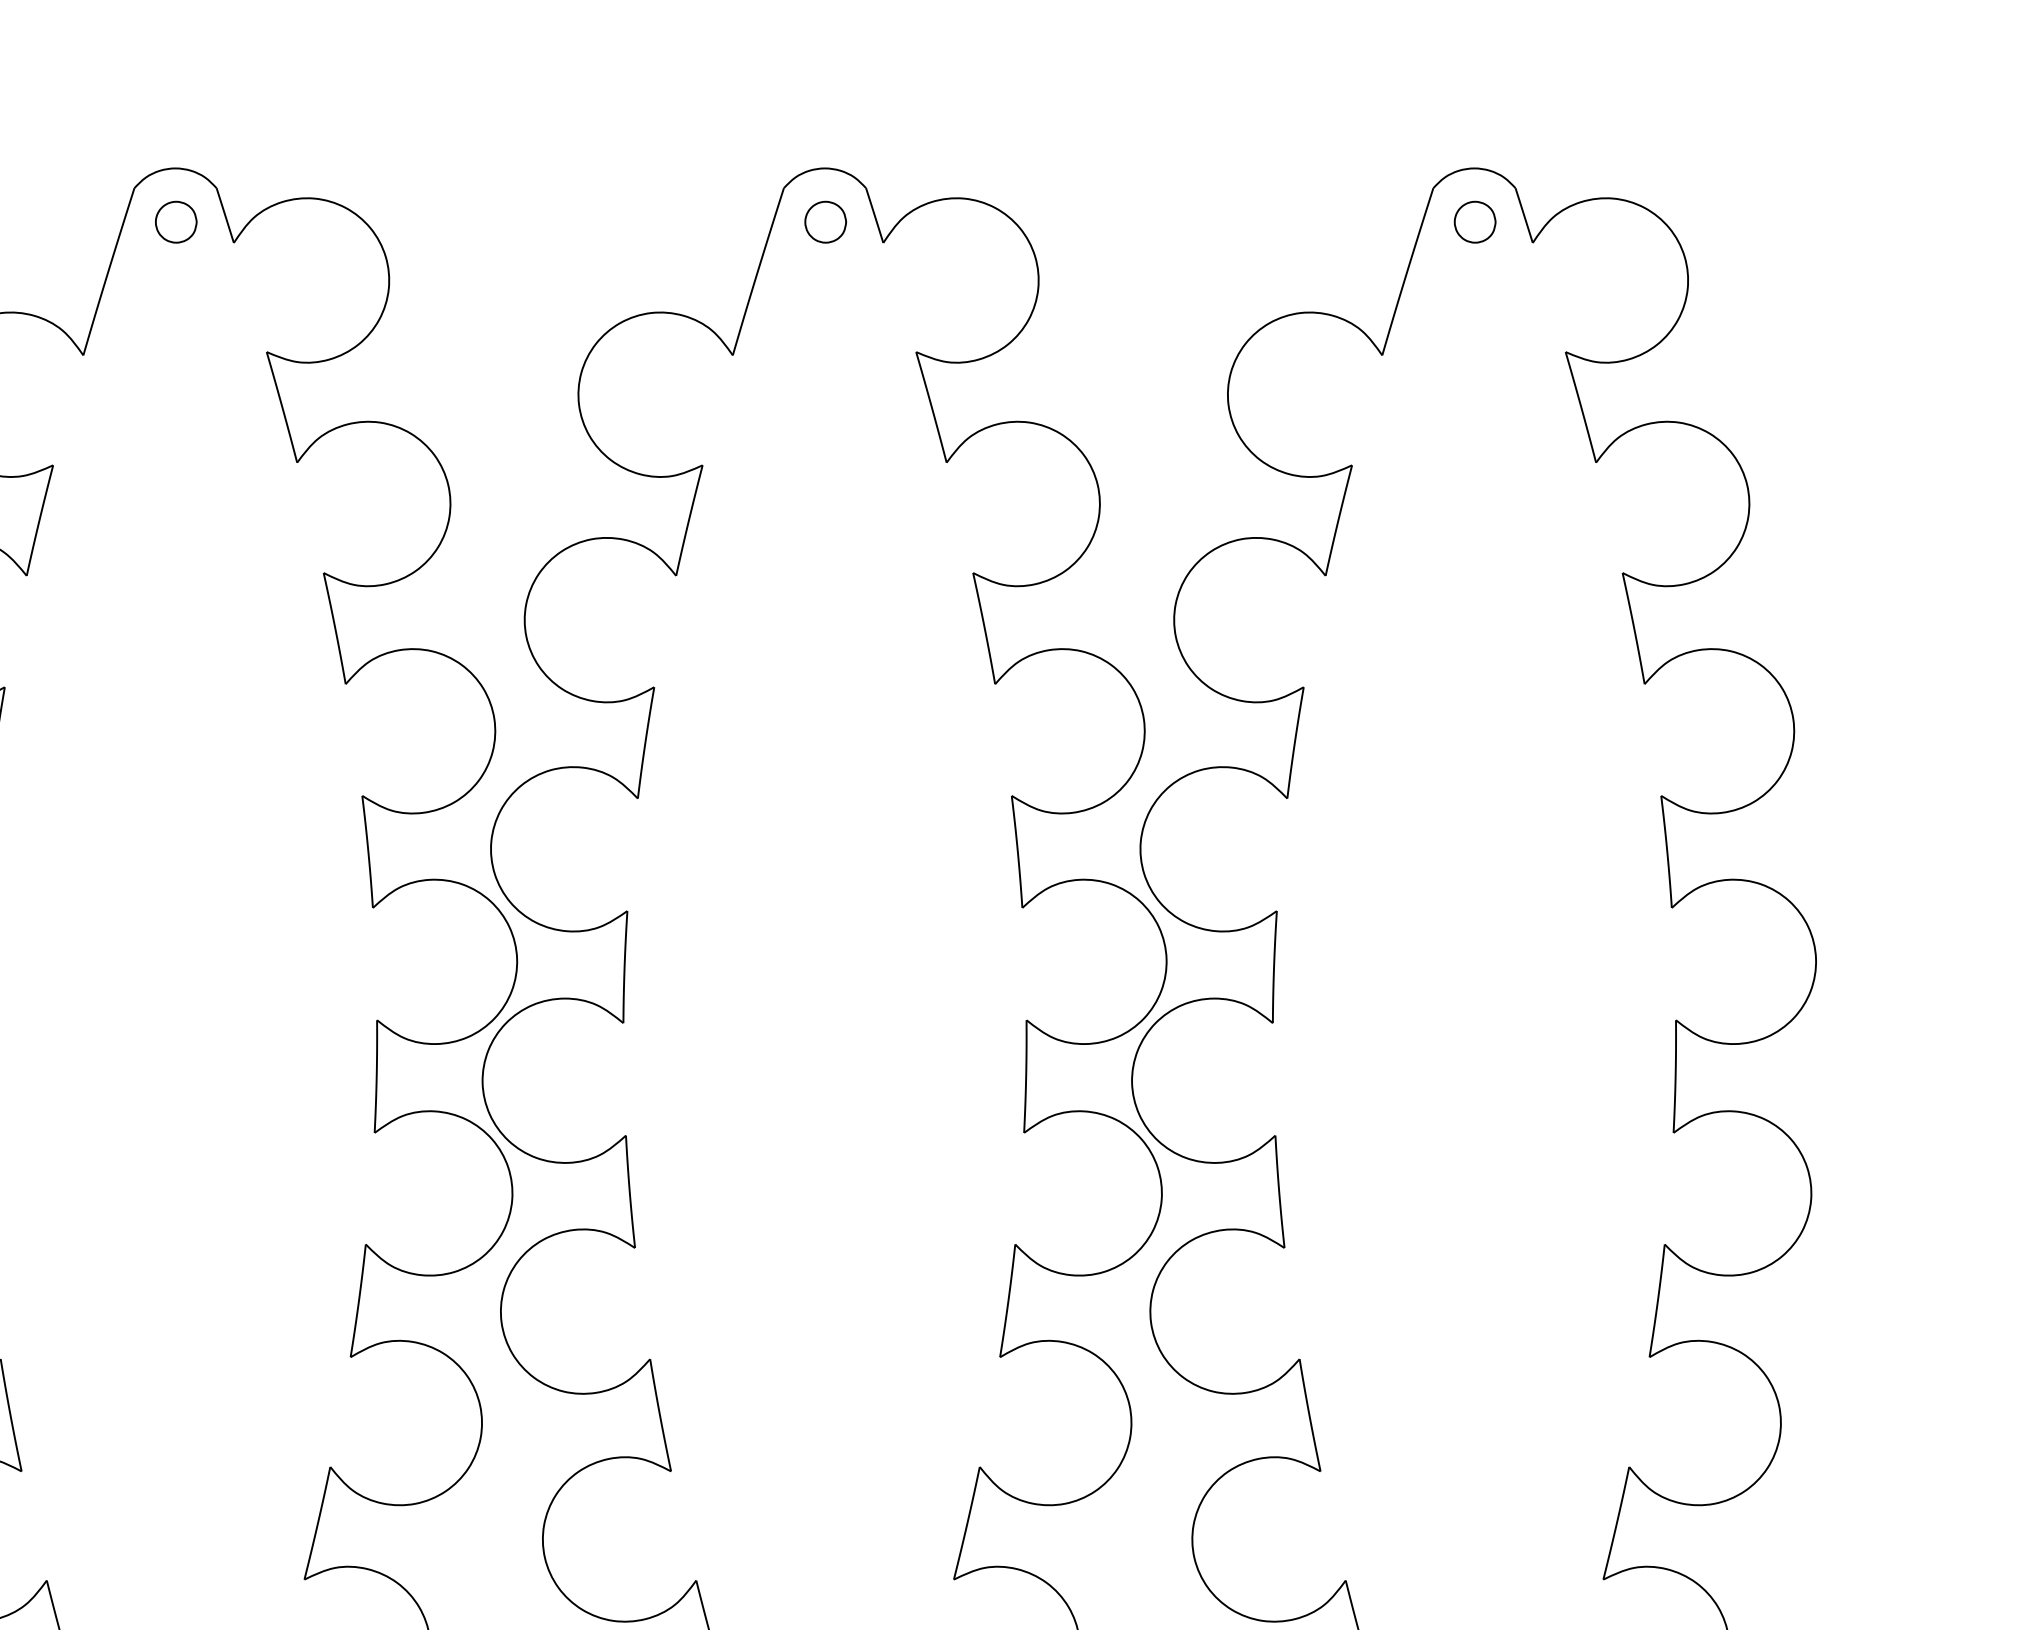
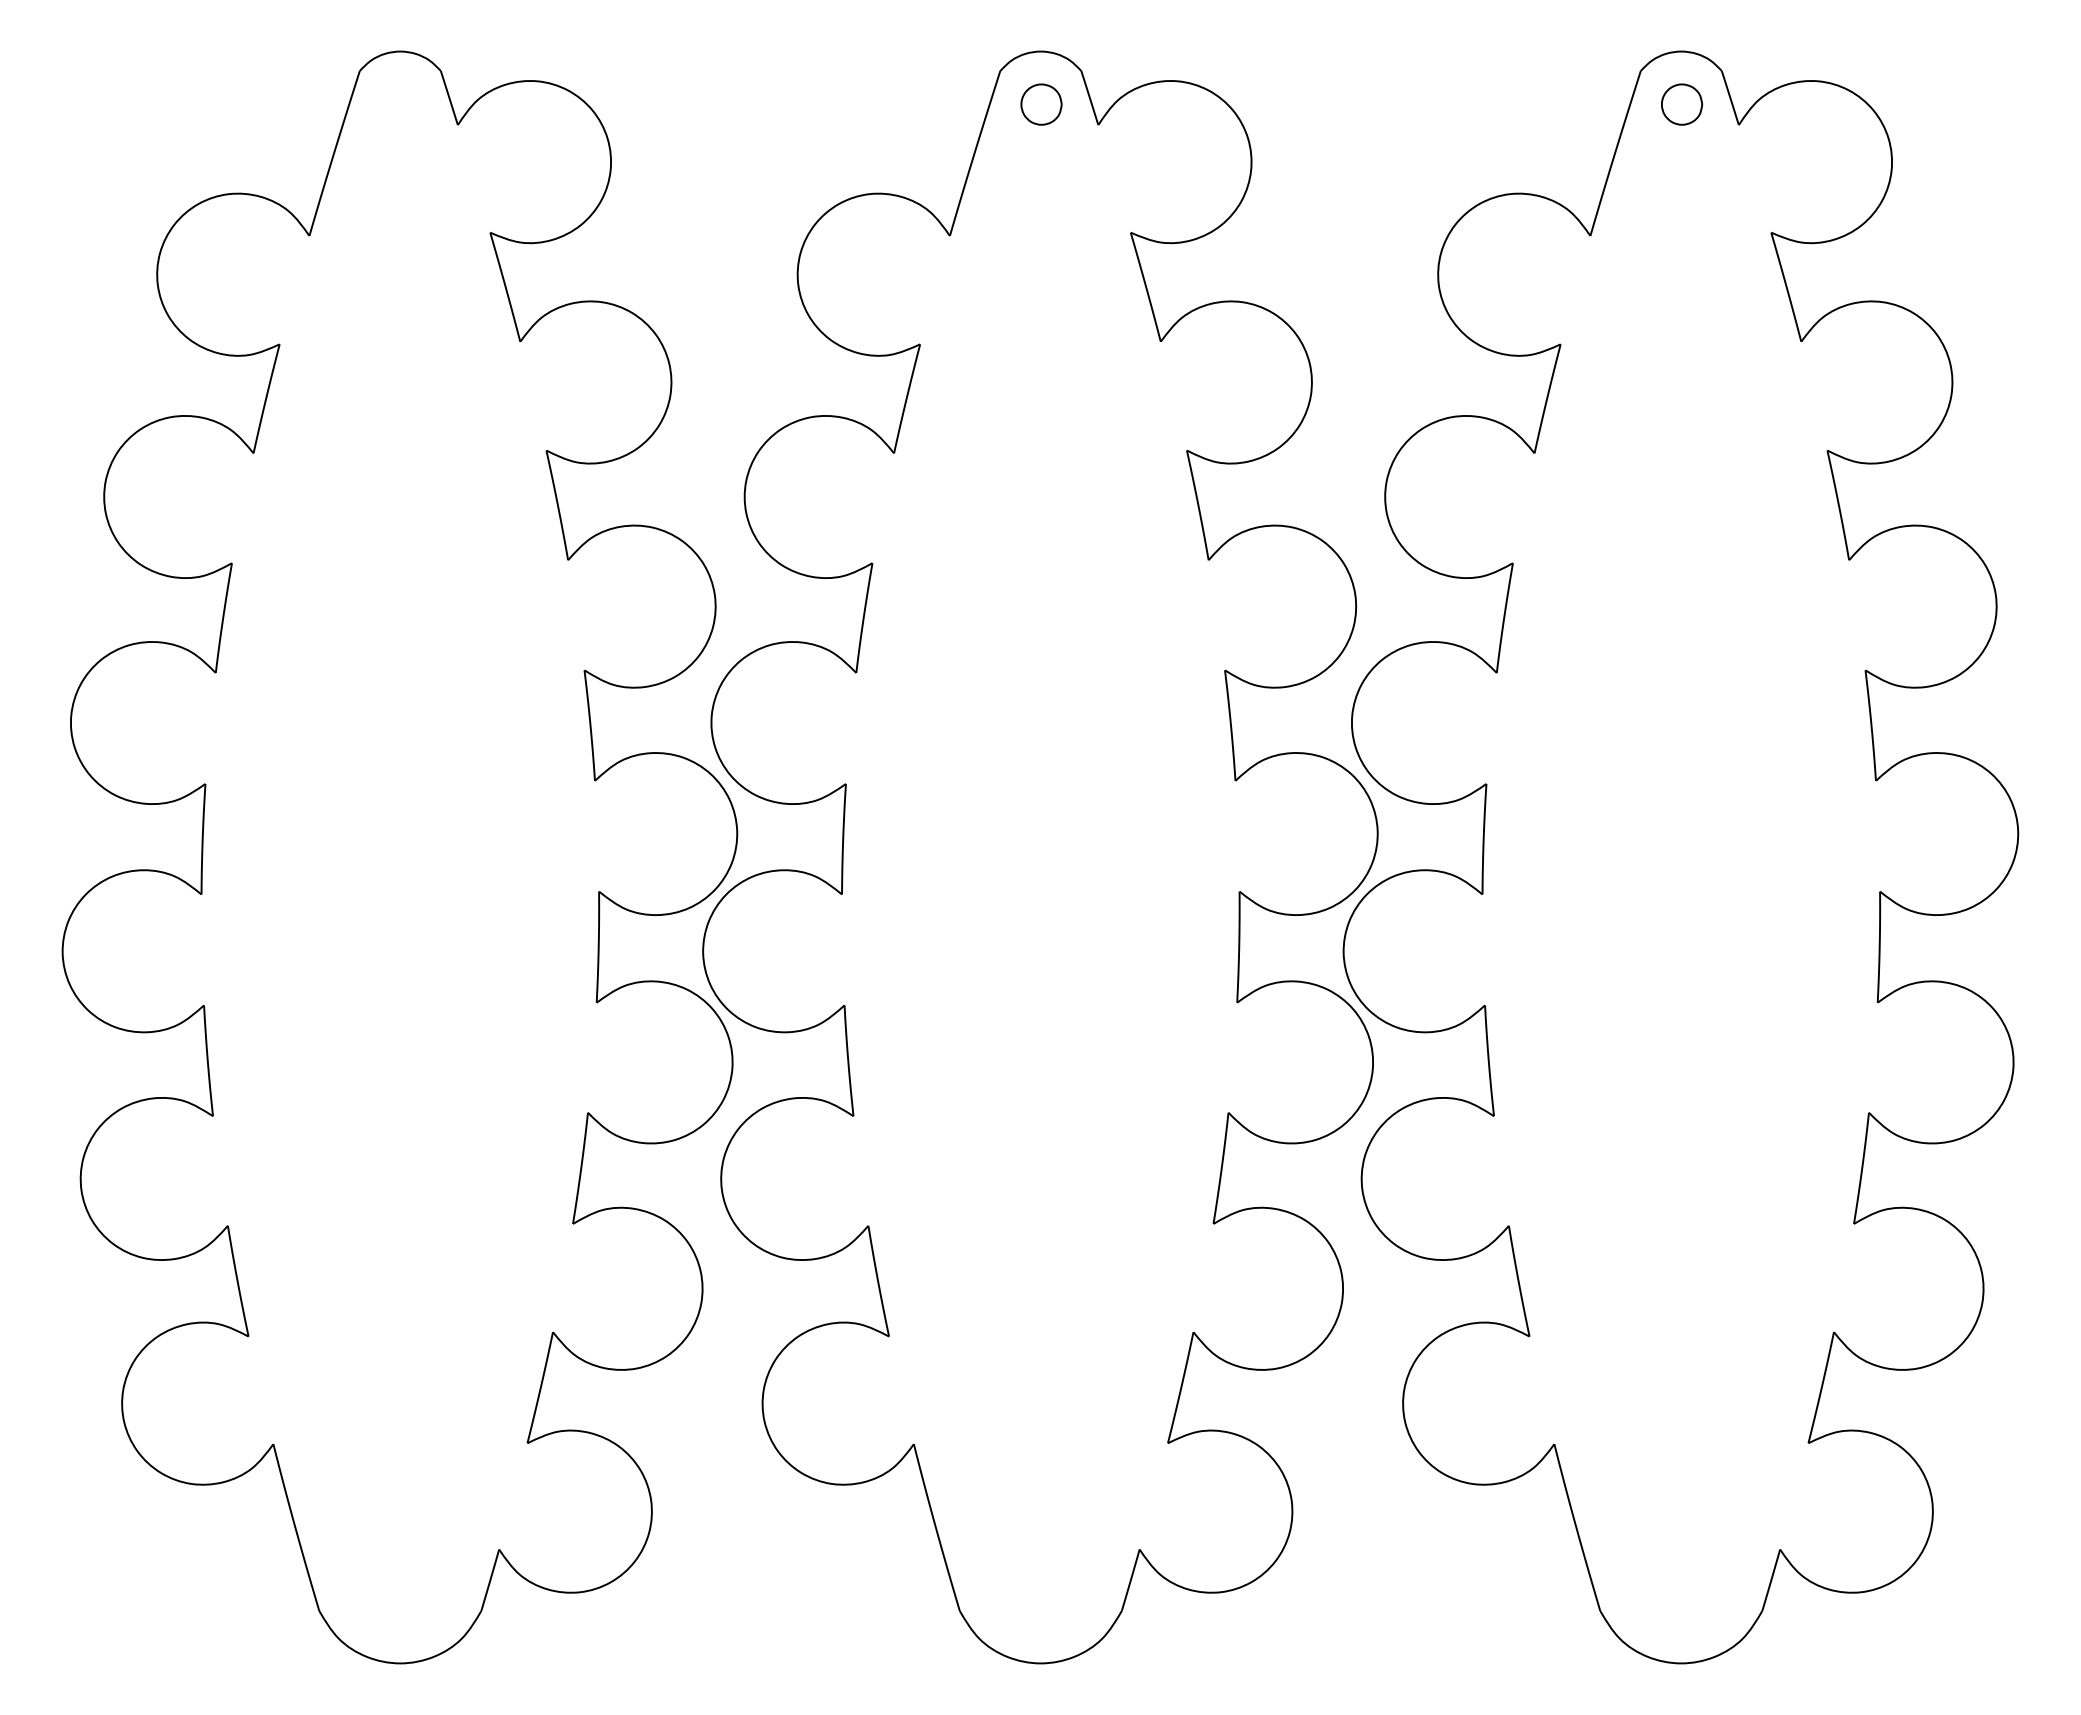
part: (176, 222) -> (401, 104), removed

